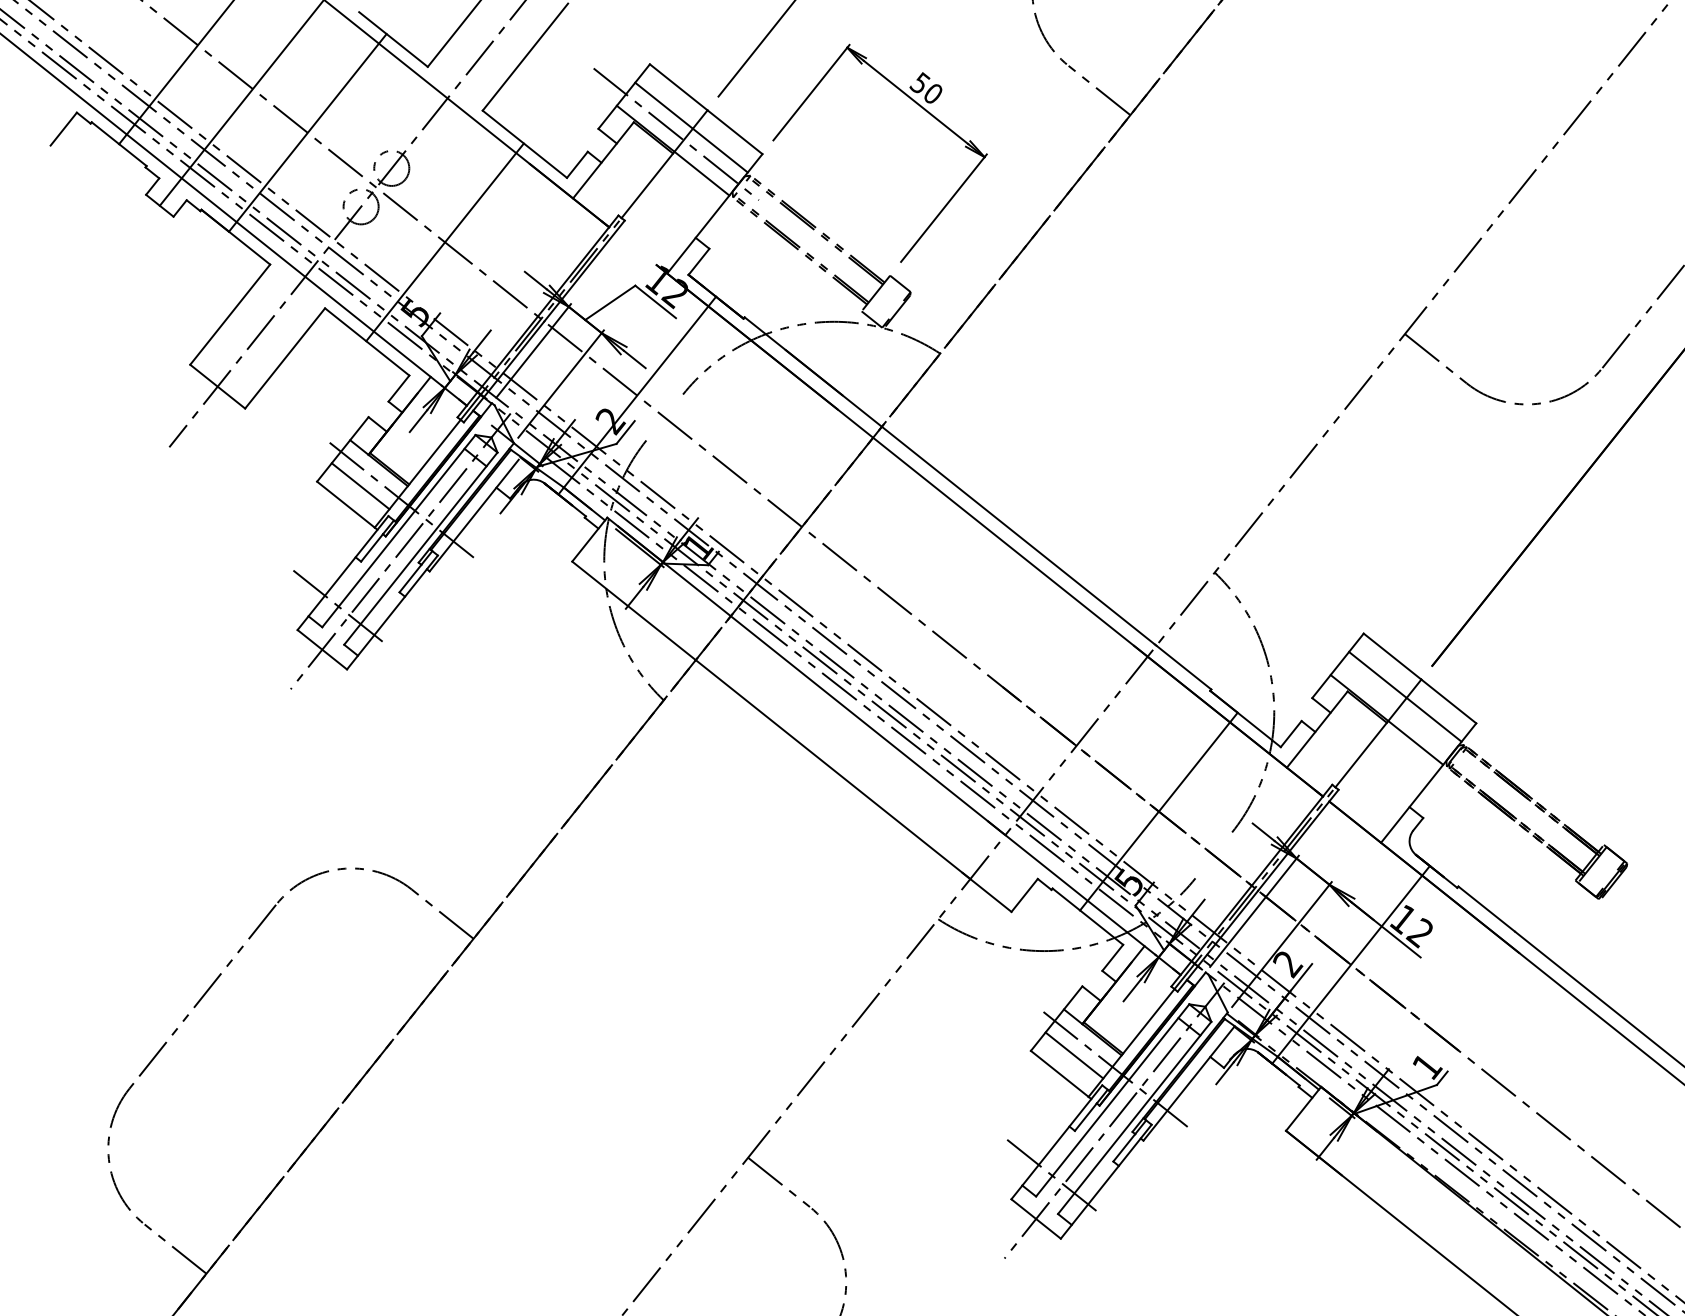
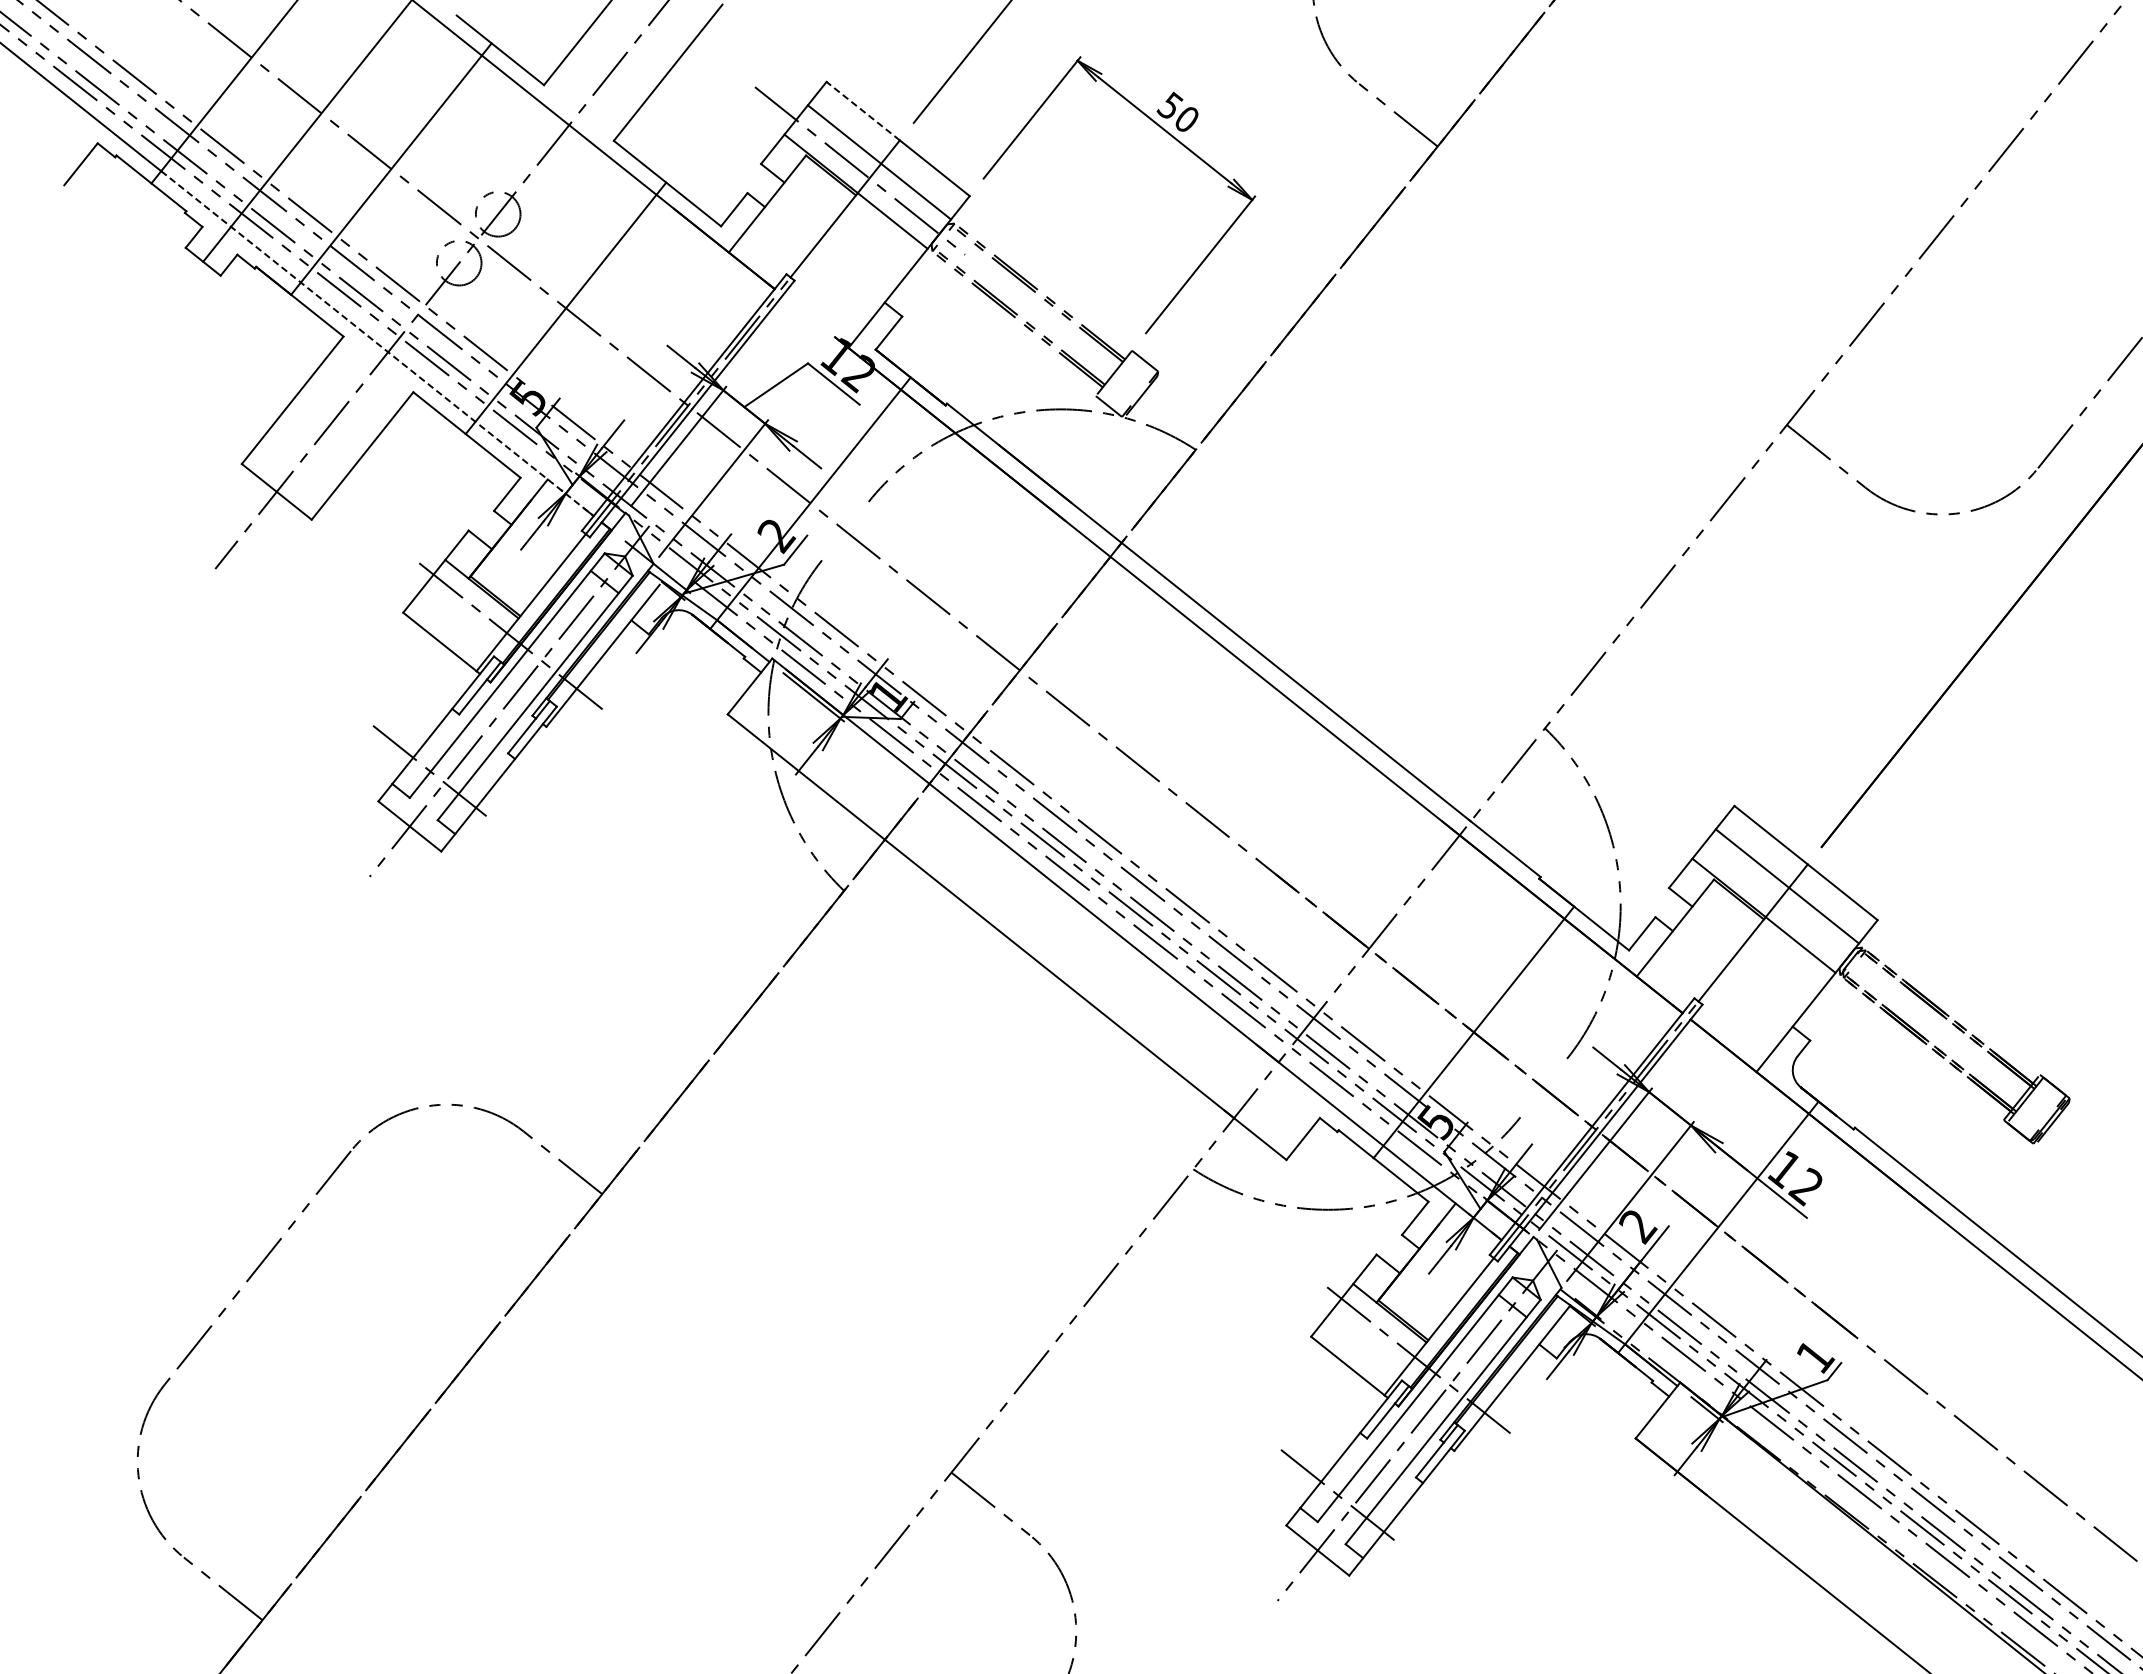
line: (678, 87) -> (863, 111), solid -> dashed
line: (296, 270) -> (377, 343), solid -> dashed
line: (360, 486) -> (458, 618), removed
line: (1074, 1055) -> (1366, 1342), removed

